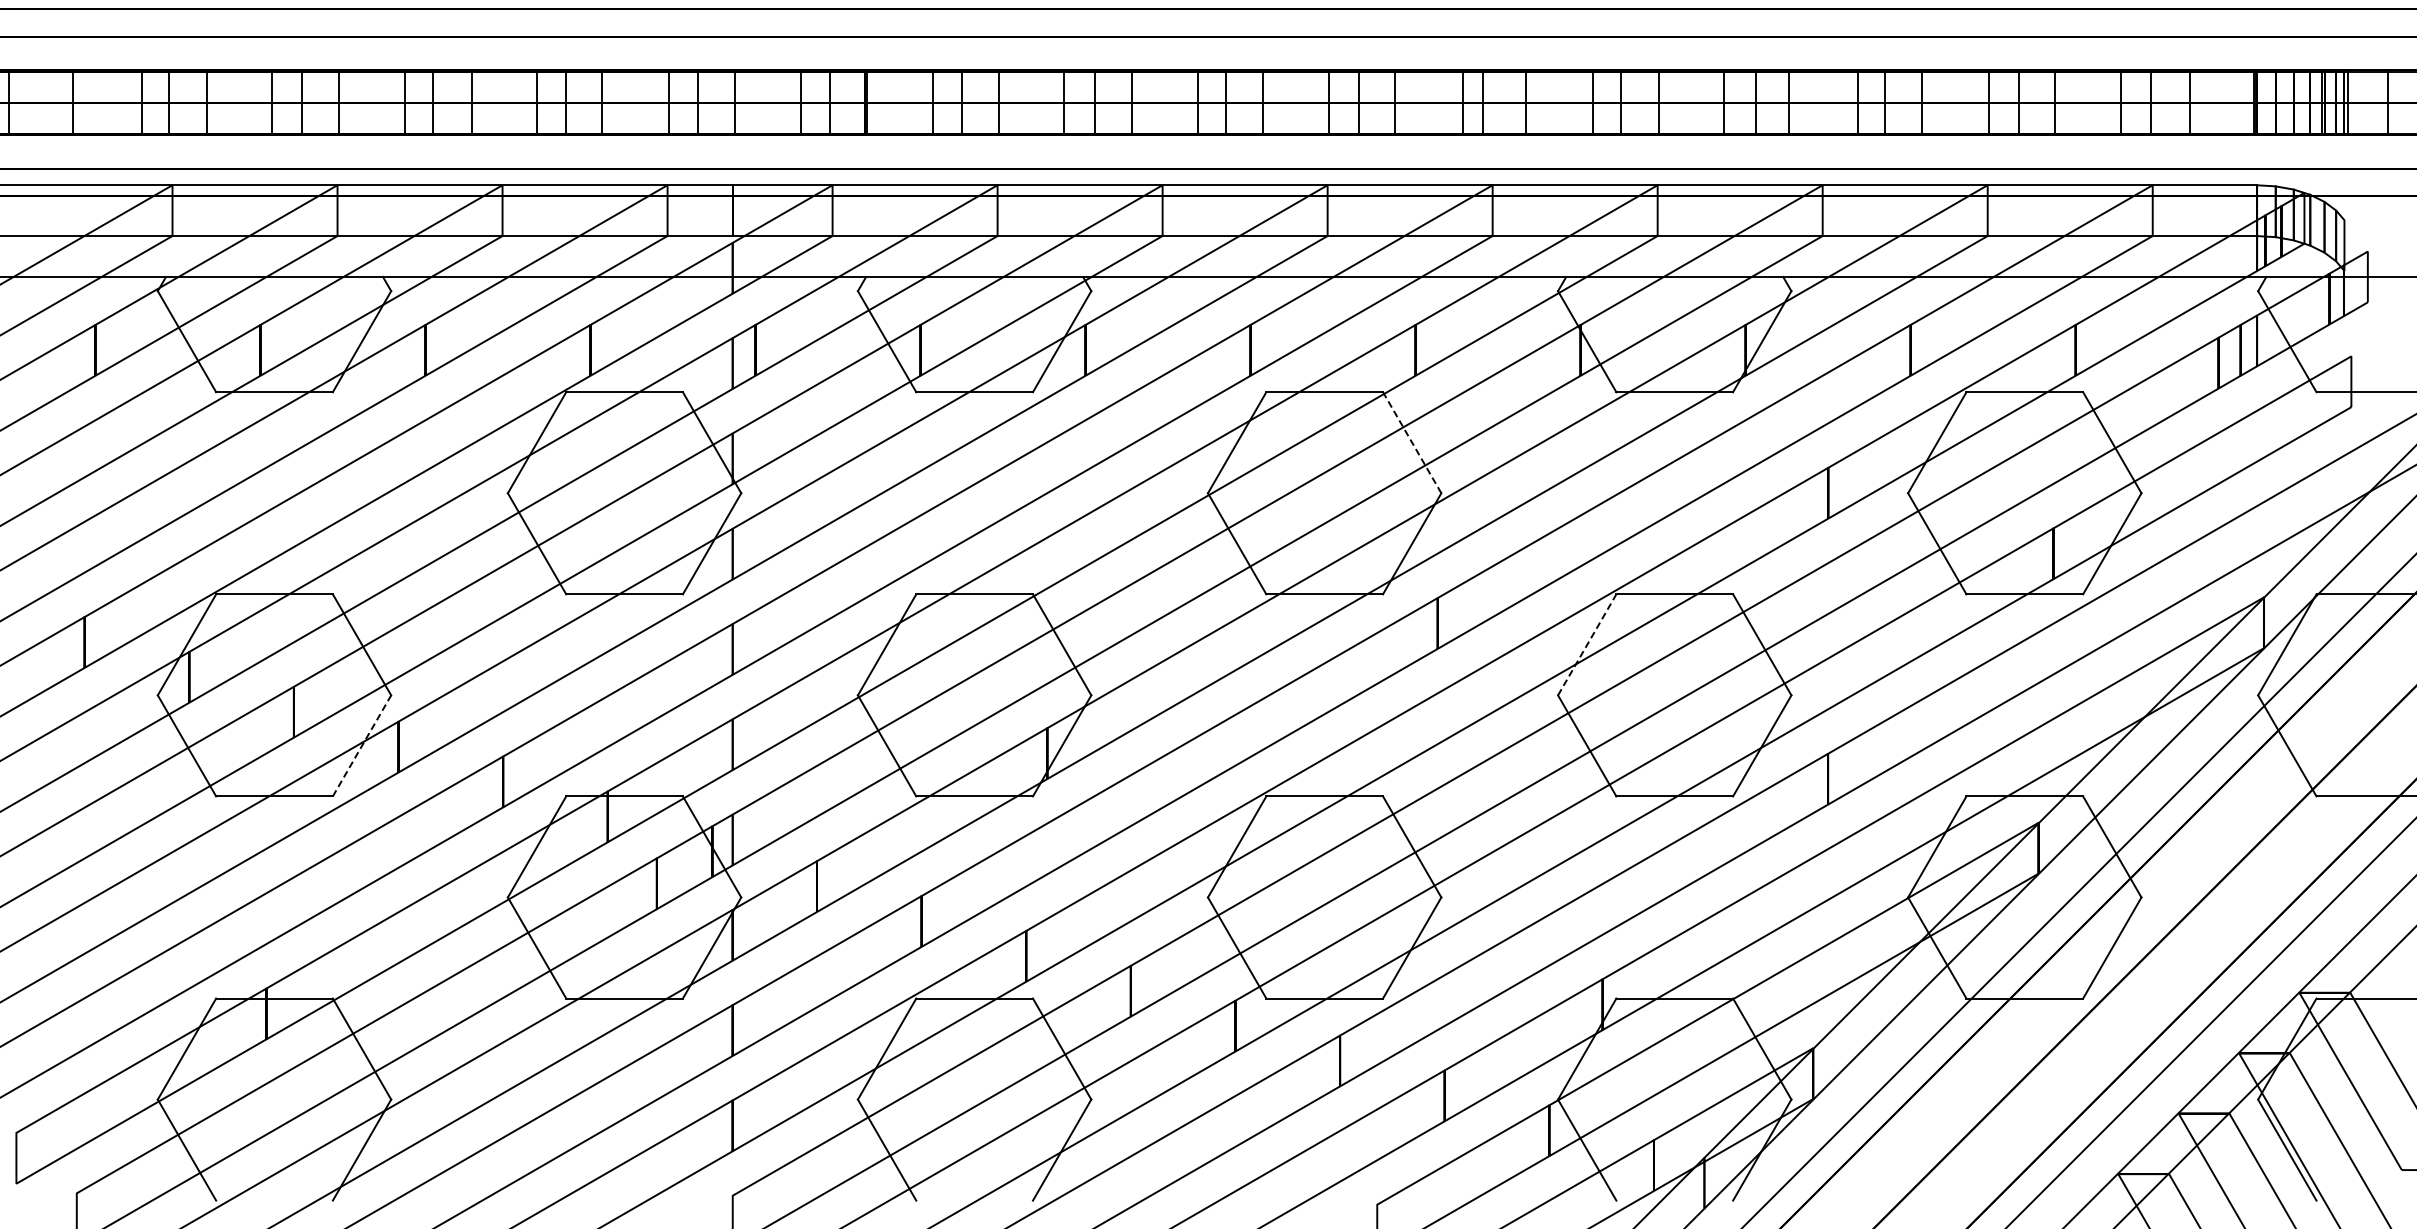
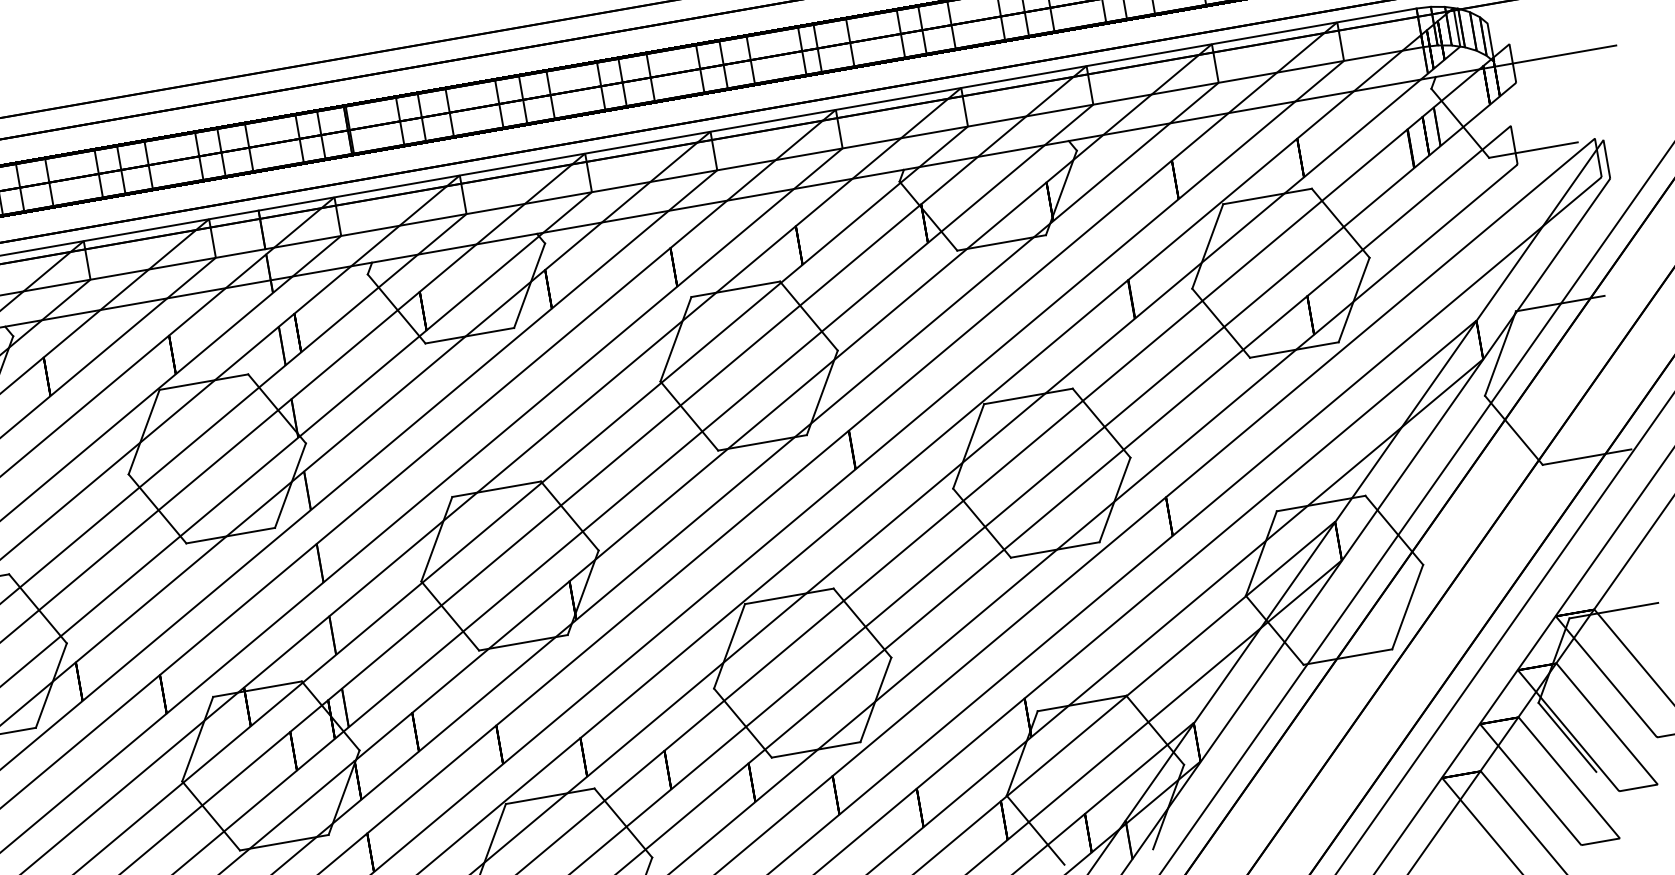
line: (1411, 442) -> (808, 316), dashed -> solid
line: (1587, 644) -> (968, 446), dashed -> solid
line: (362, 745) -> (51, 685), dashed -> solid

